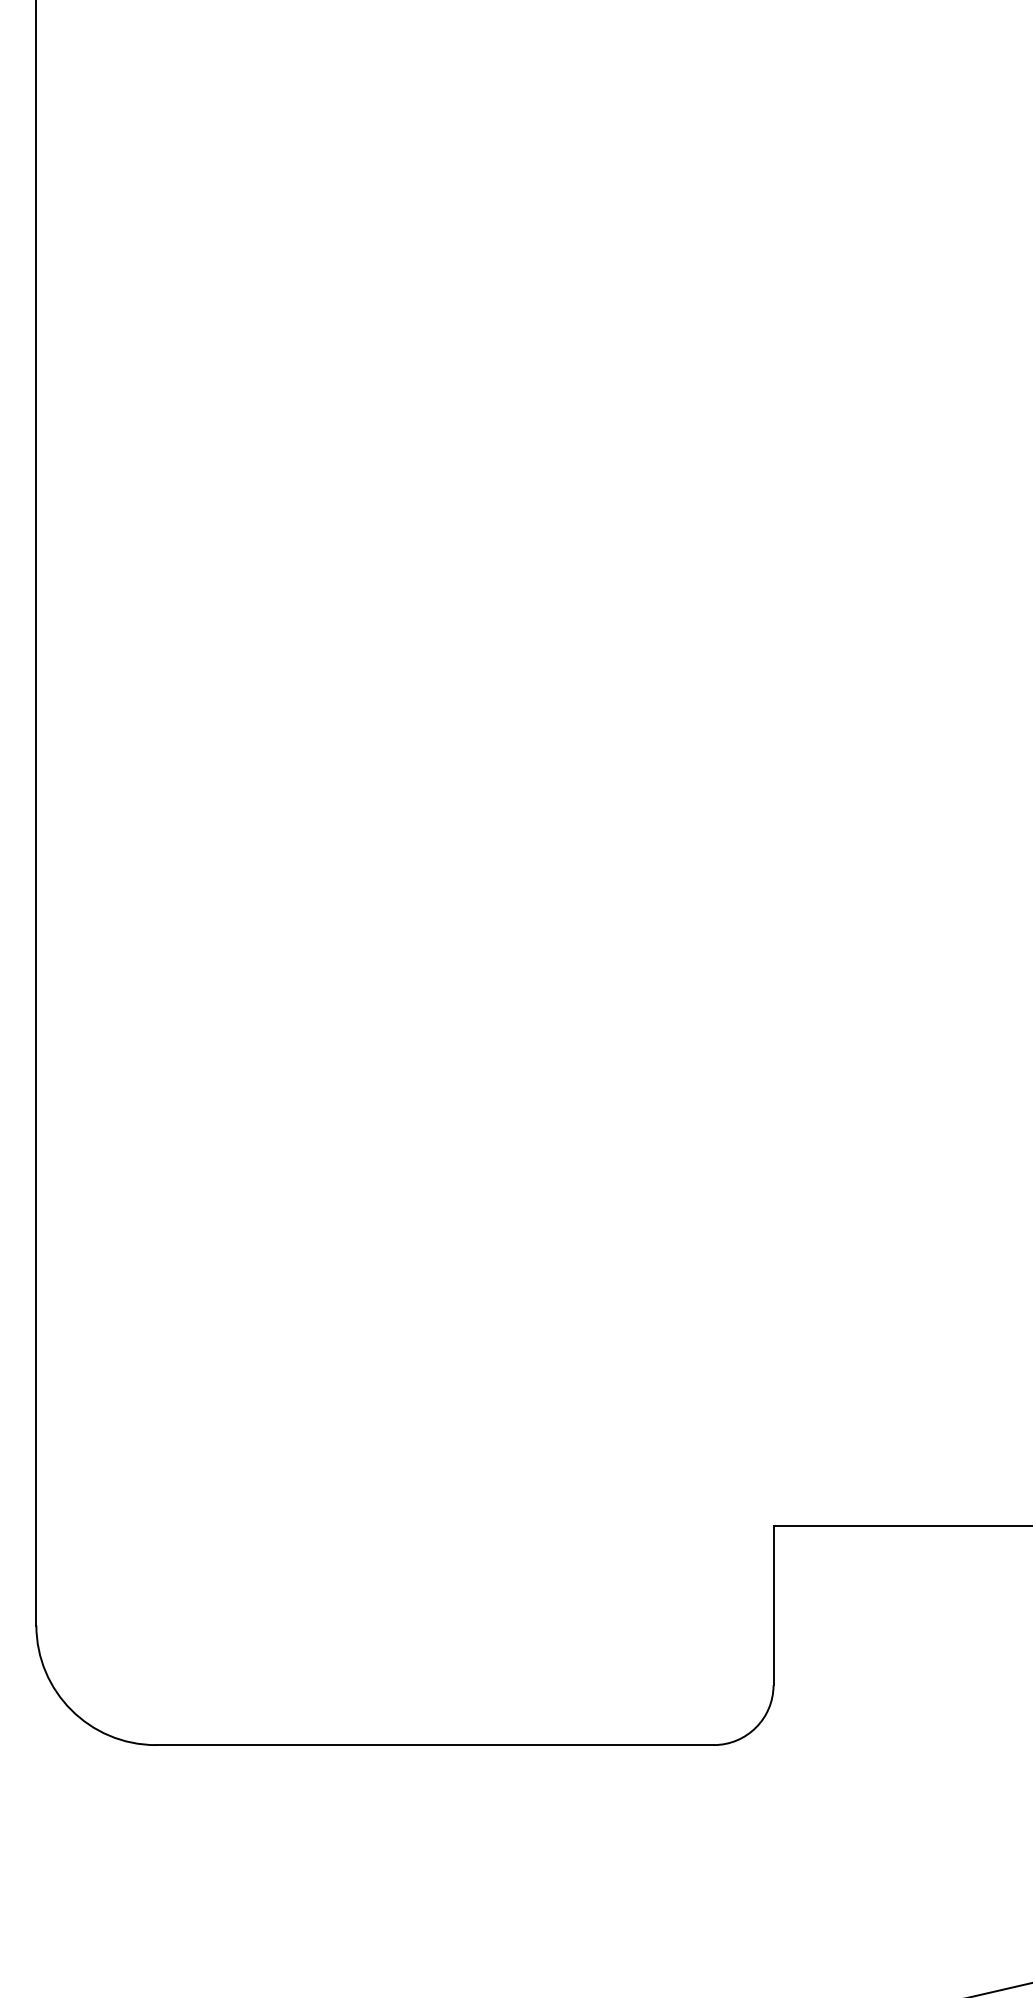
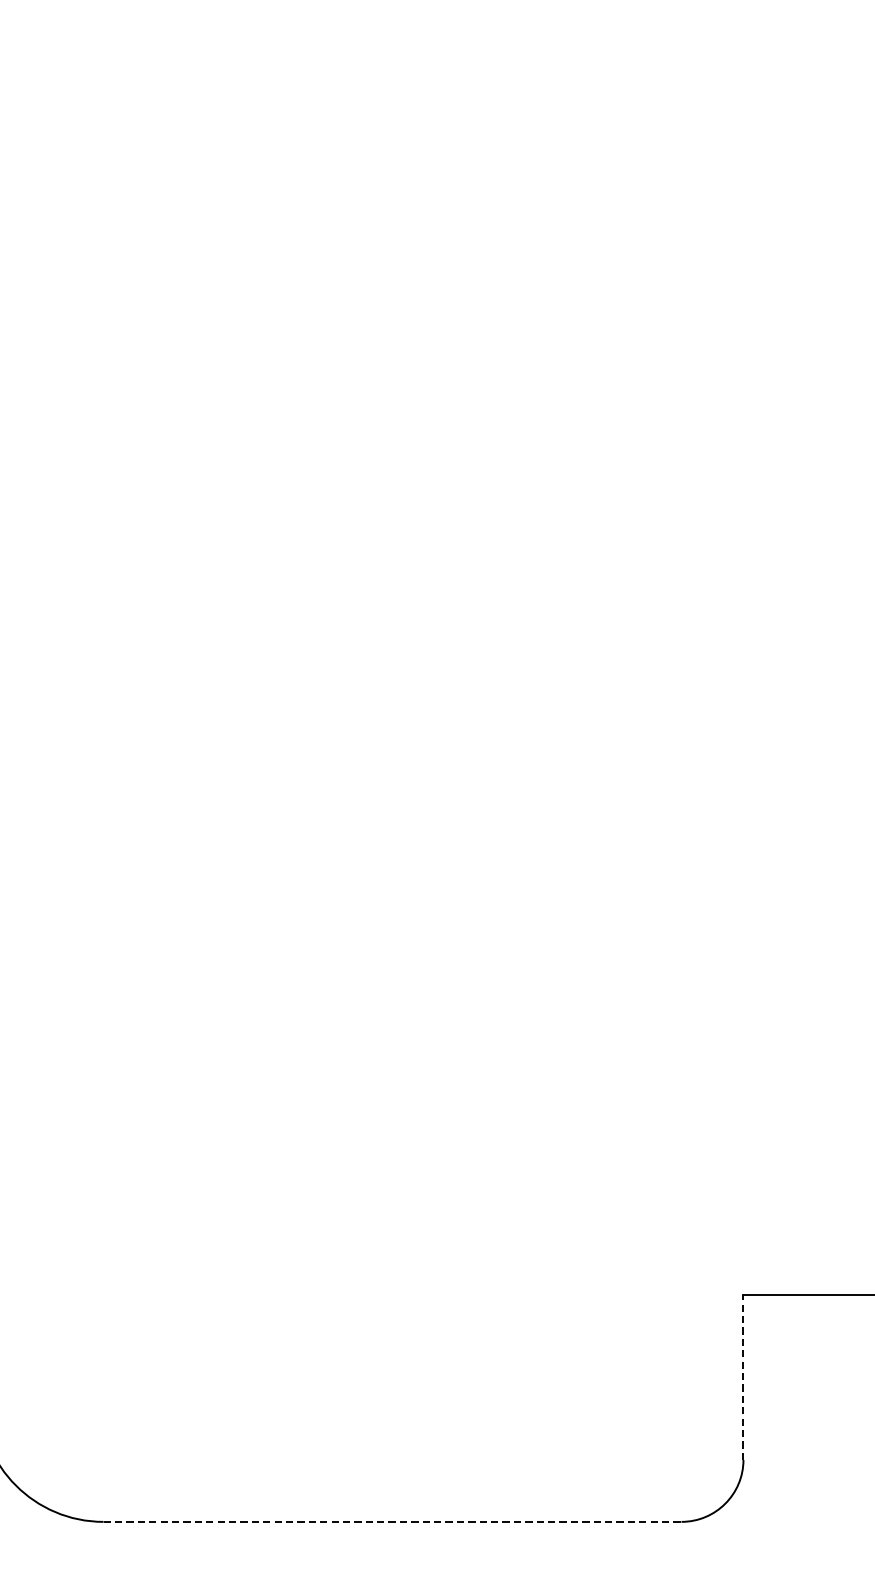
line: (773, 1605) -> (743, 1377), solid -> dashed
line: (434, 1745) -> (392, 1522), solid -> dashed

